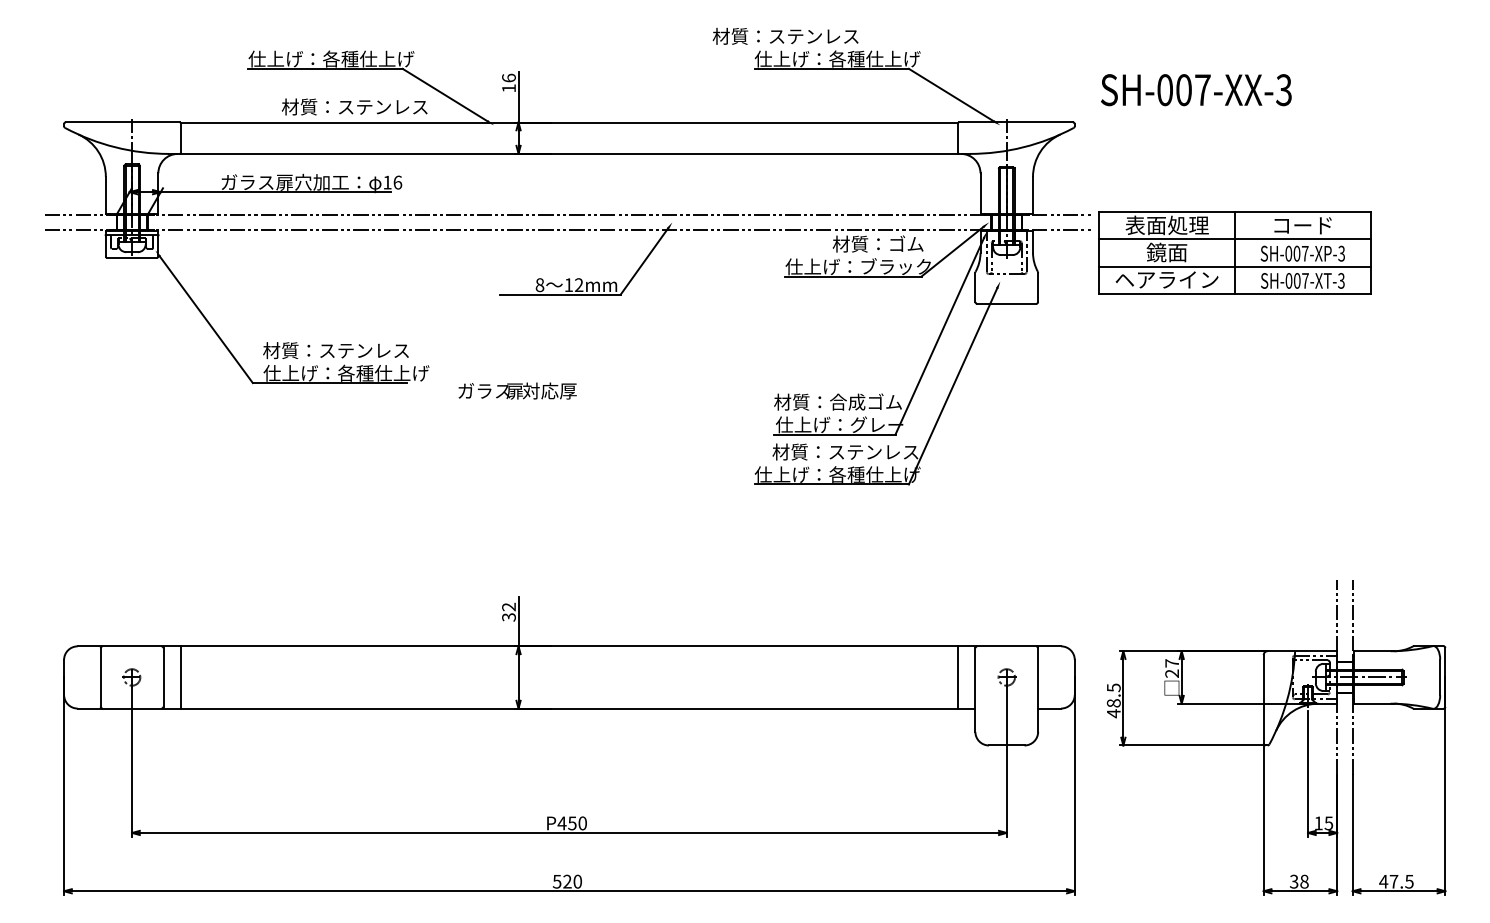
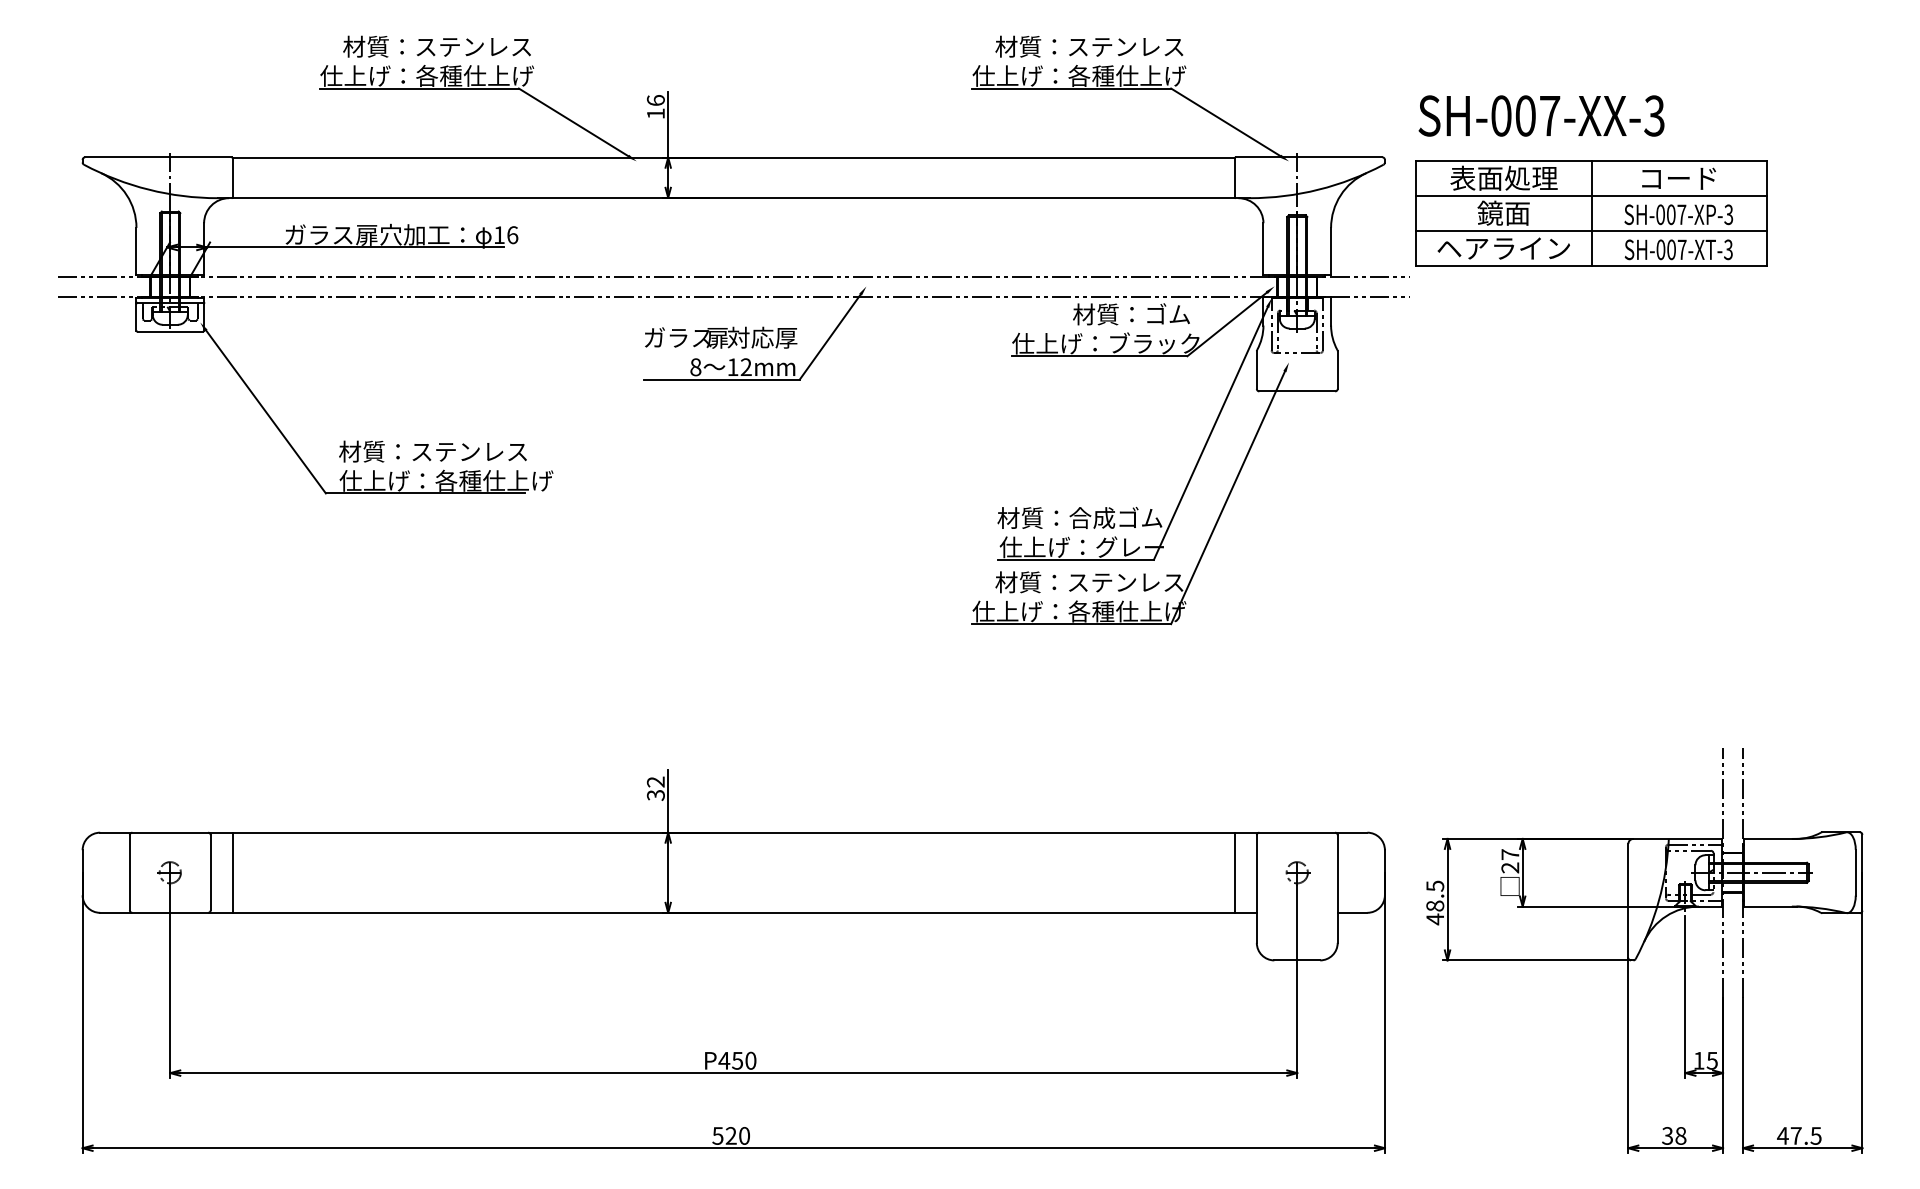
text: (785, 36) -> (1089, 46), moved
text: (354, 106) -> (436, 46), moved
part: (1235, 252) -> (1591, 213), moved
text: (517, 390) -> (721, 337), moved

